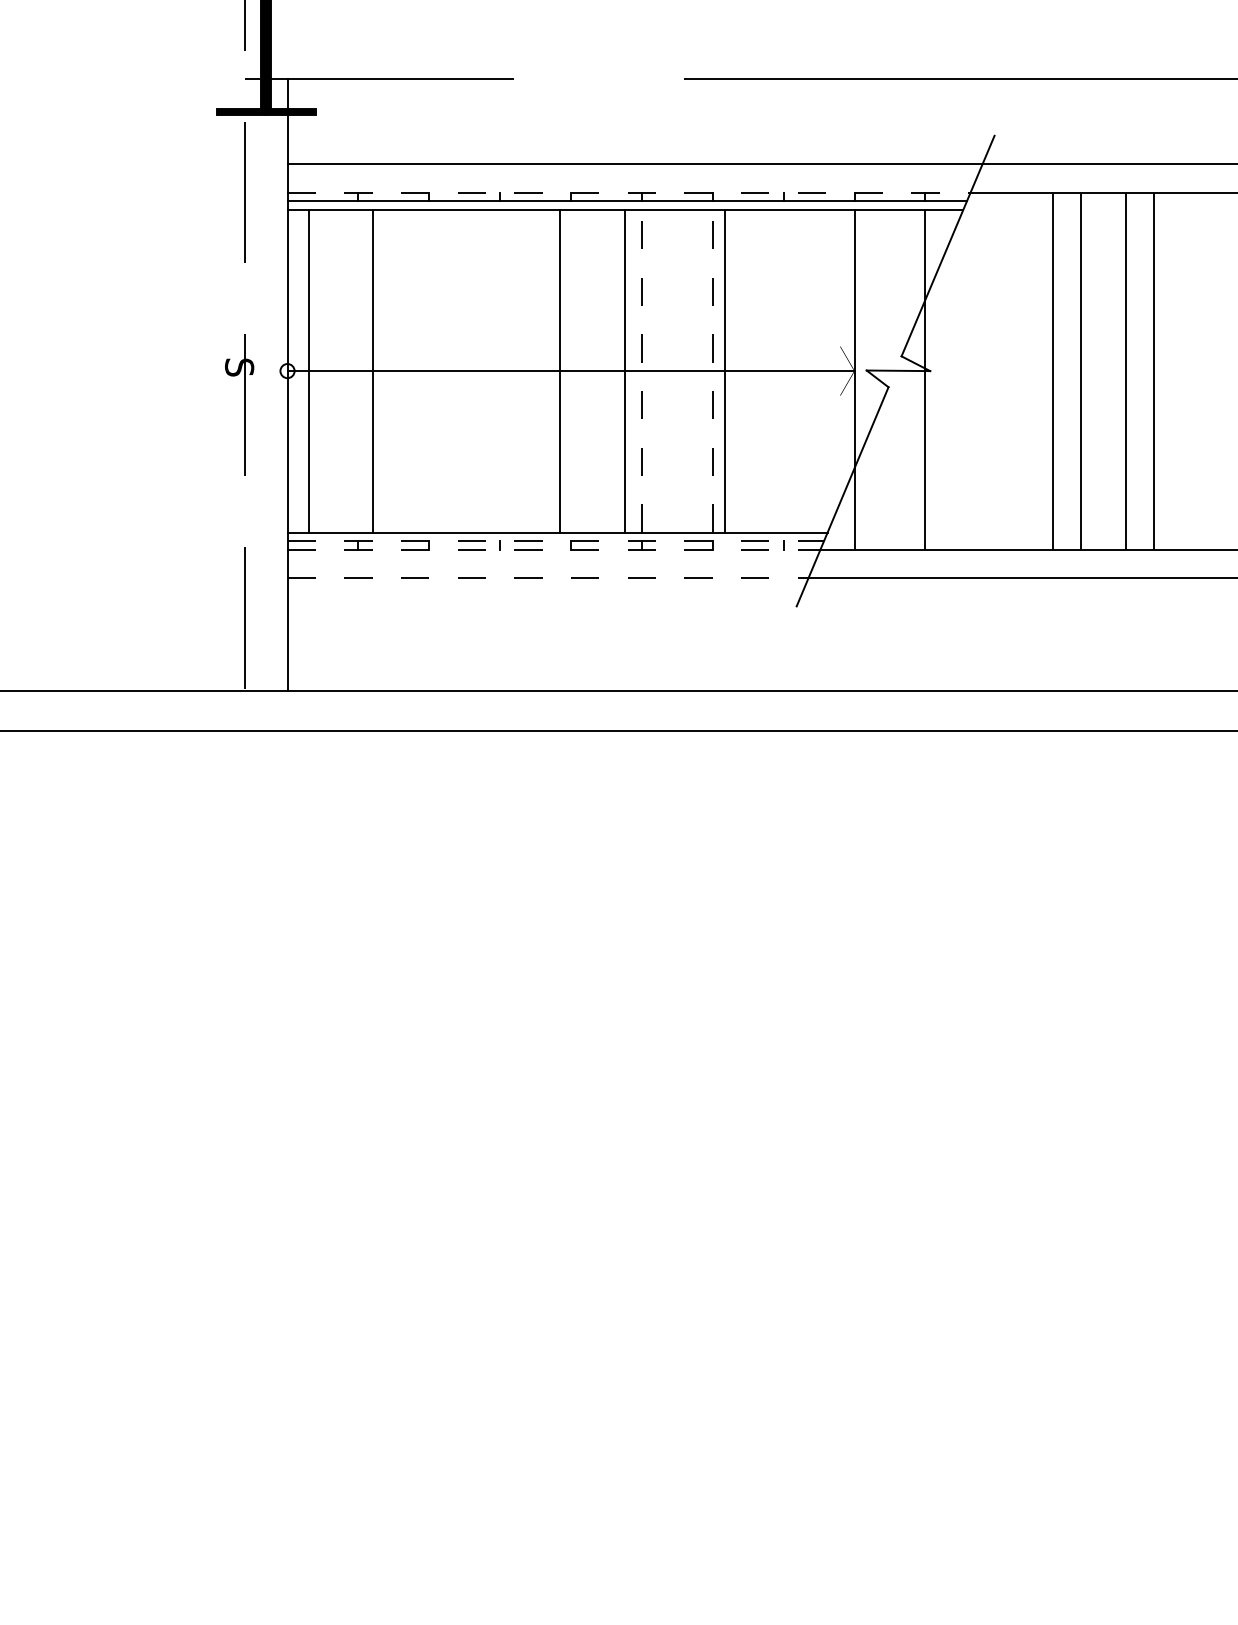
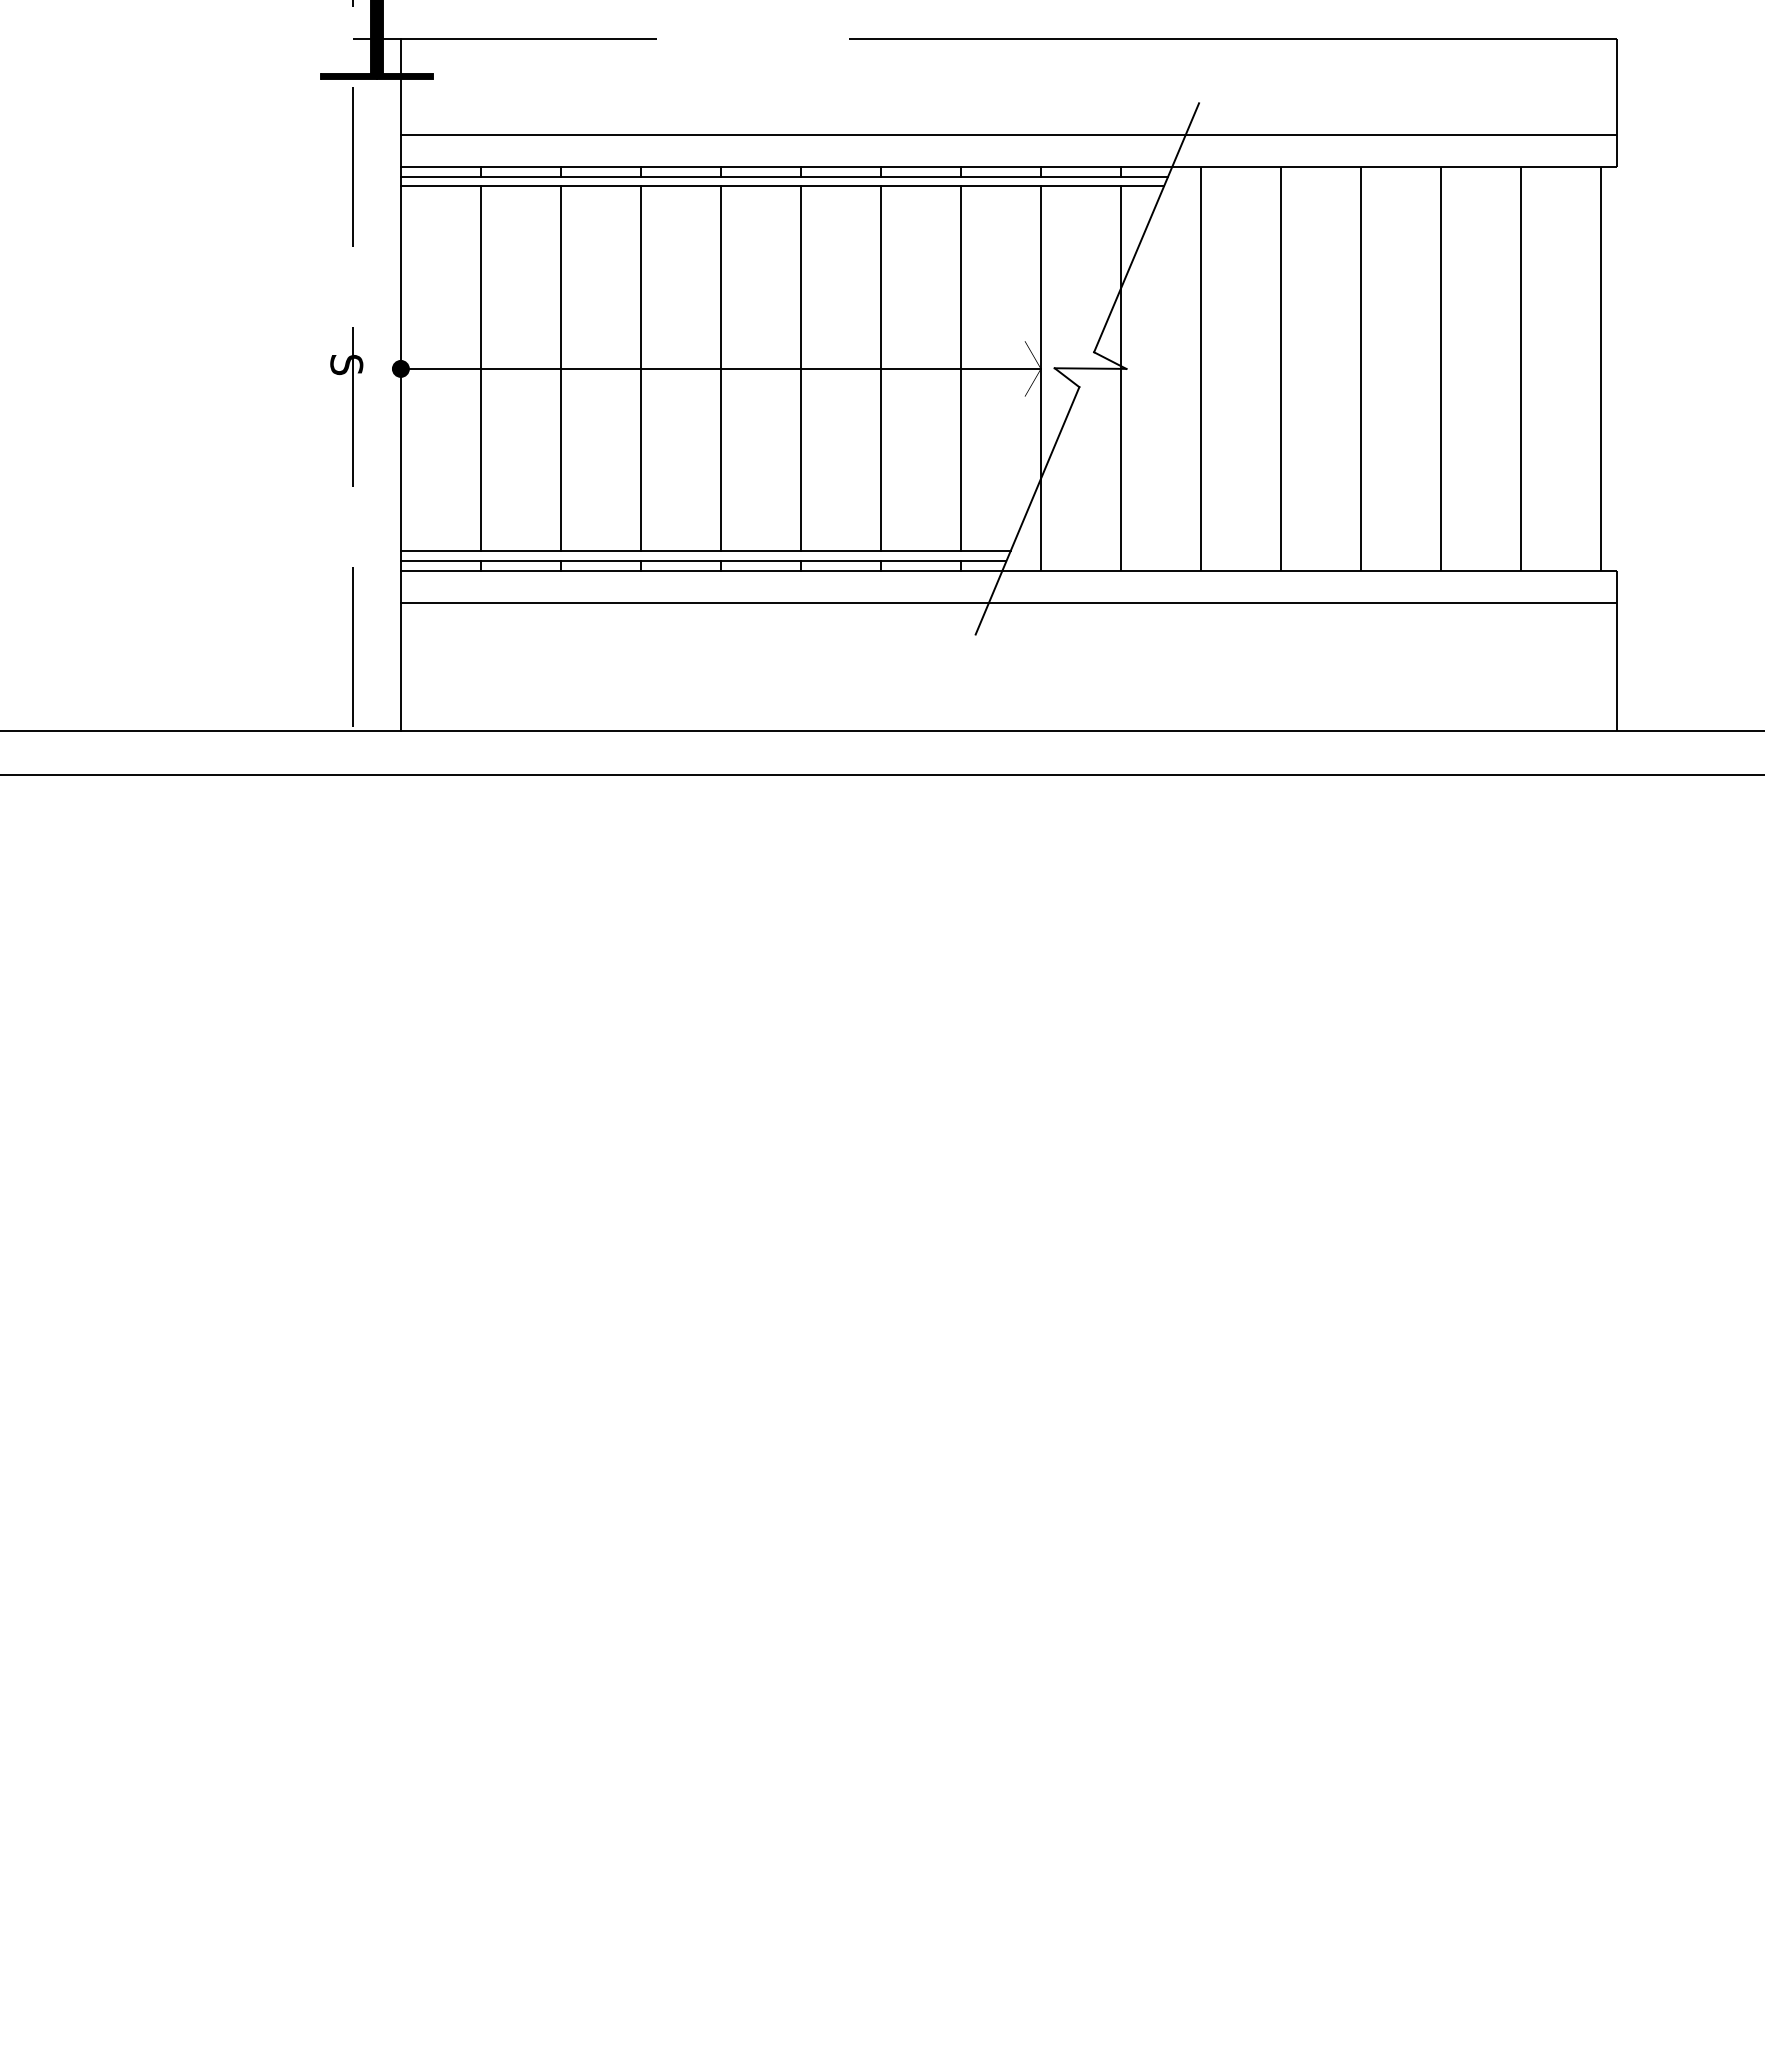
line: (629, 192) -> (786, 167), dashed -> solid
fill: (287, 370) -> (400, 368), added
line: (308, 370) -> (480, 368), moved
line: (372, 370) -> (560, 368), moved
line: (560, 370) -> (640, 368), moved
line: (624, 370) -> (720, 368), moved
line: (641, 370) -> (800, 368), dashed -> solid
line: (712, 370) -> (880, 368), dashed -> solid
line: (724, 370) -> (960, 368), moved
line: (1052, 370) -> (1200, 368), moved
line: (1081, 370) -> (1361, 368), moved
line: (1126, 370) -> (1281, 368), moved
line: (1154, 370) -> (1441, 368), moved
line: (555, 540) -> (703, 560), dashed -> solid
line: (553, 549) -> (701, 570), dashed -> solid
line: (548, 578) -> (695, 602), dashed -> solid

